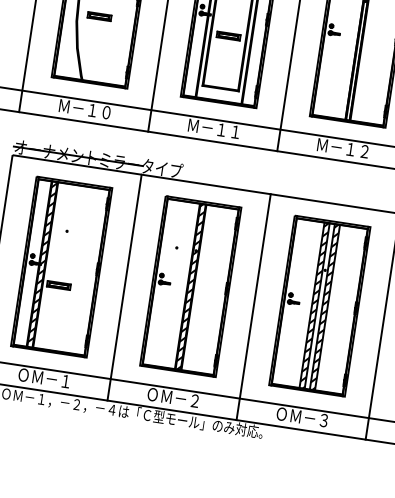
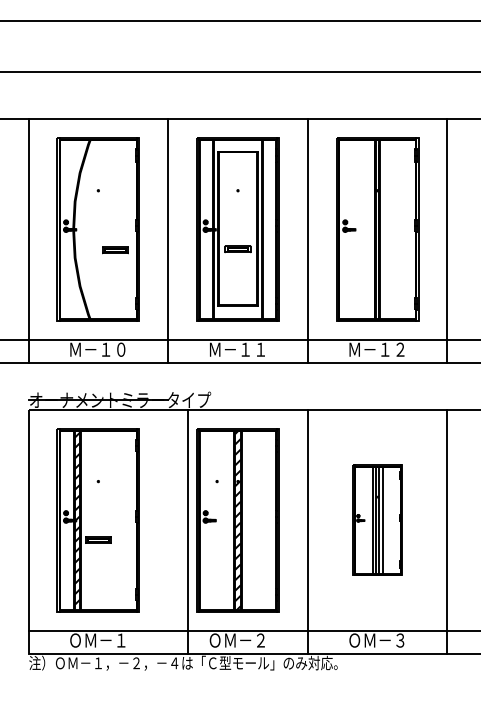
part: (99, 16) -> (115, 250), moved
line: (124, 287) -> (188, 531), moved
part: (319, 306) -> (377, 520), size x0.6

